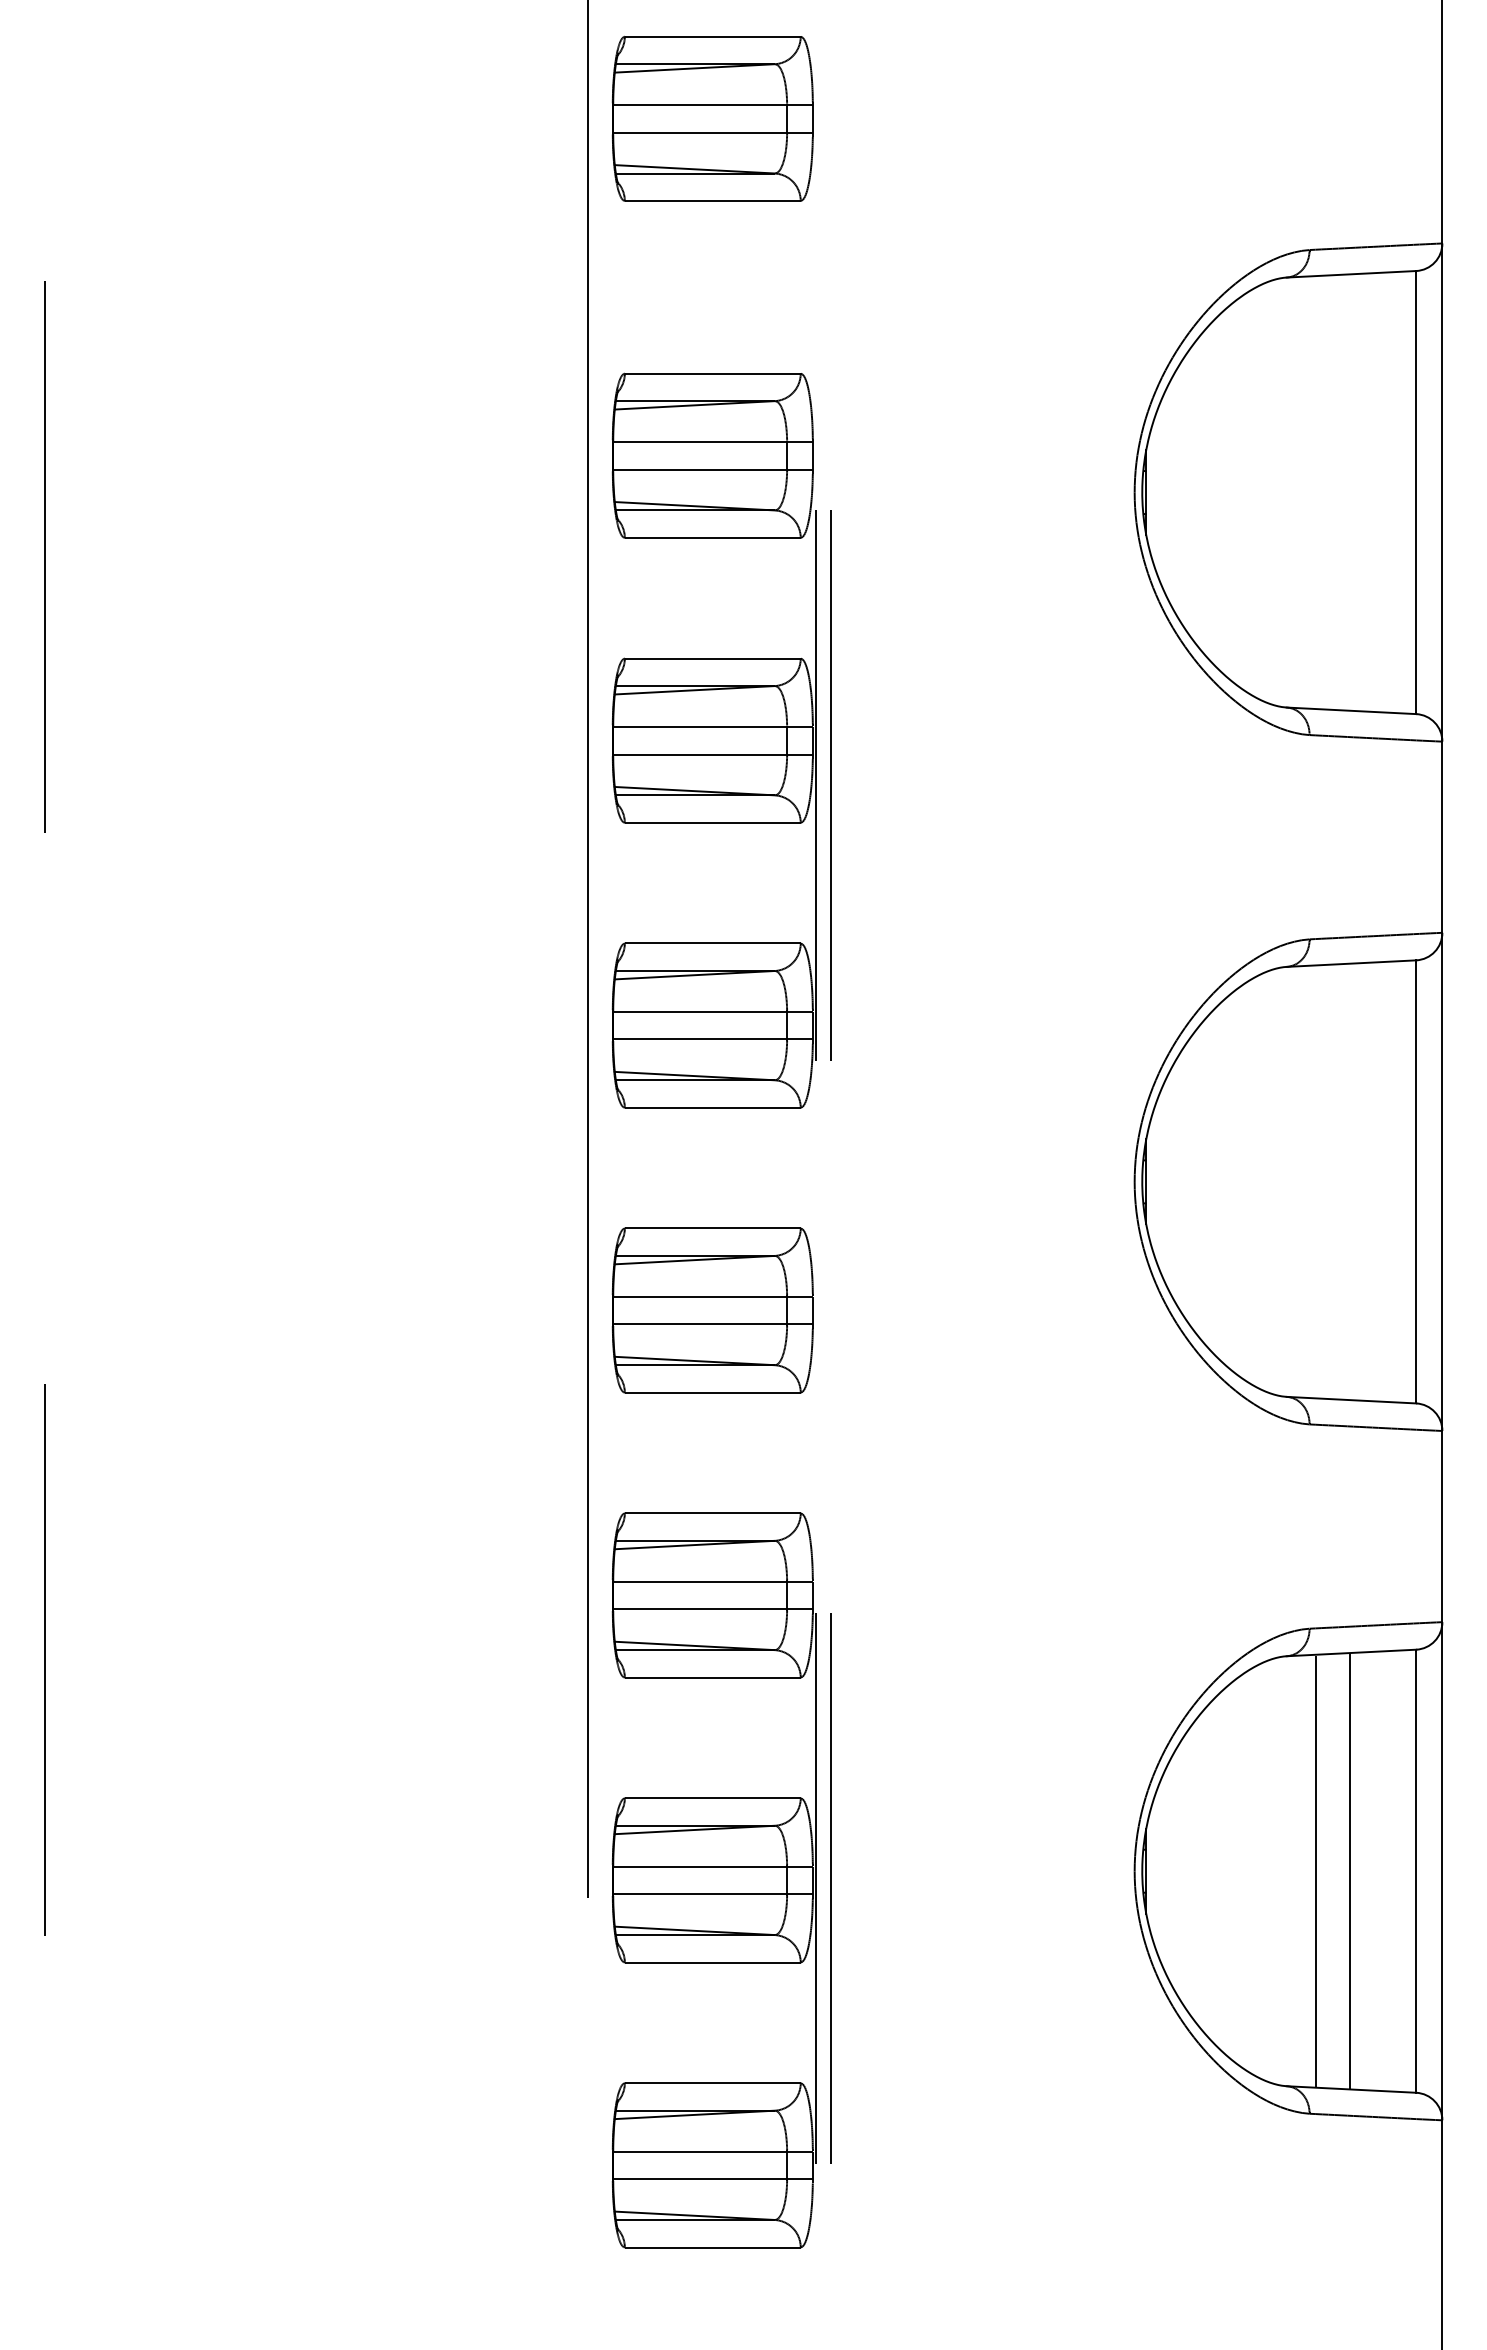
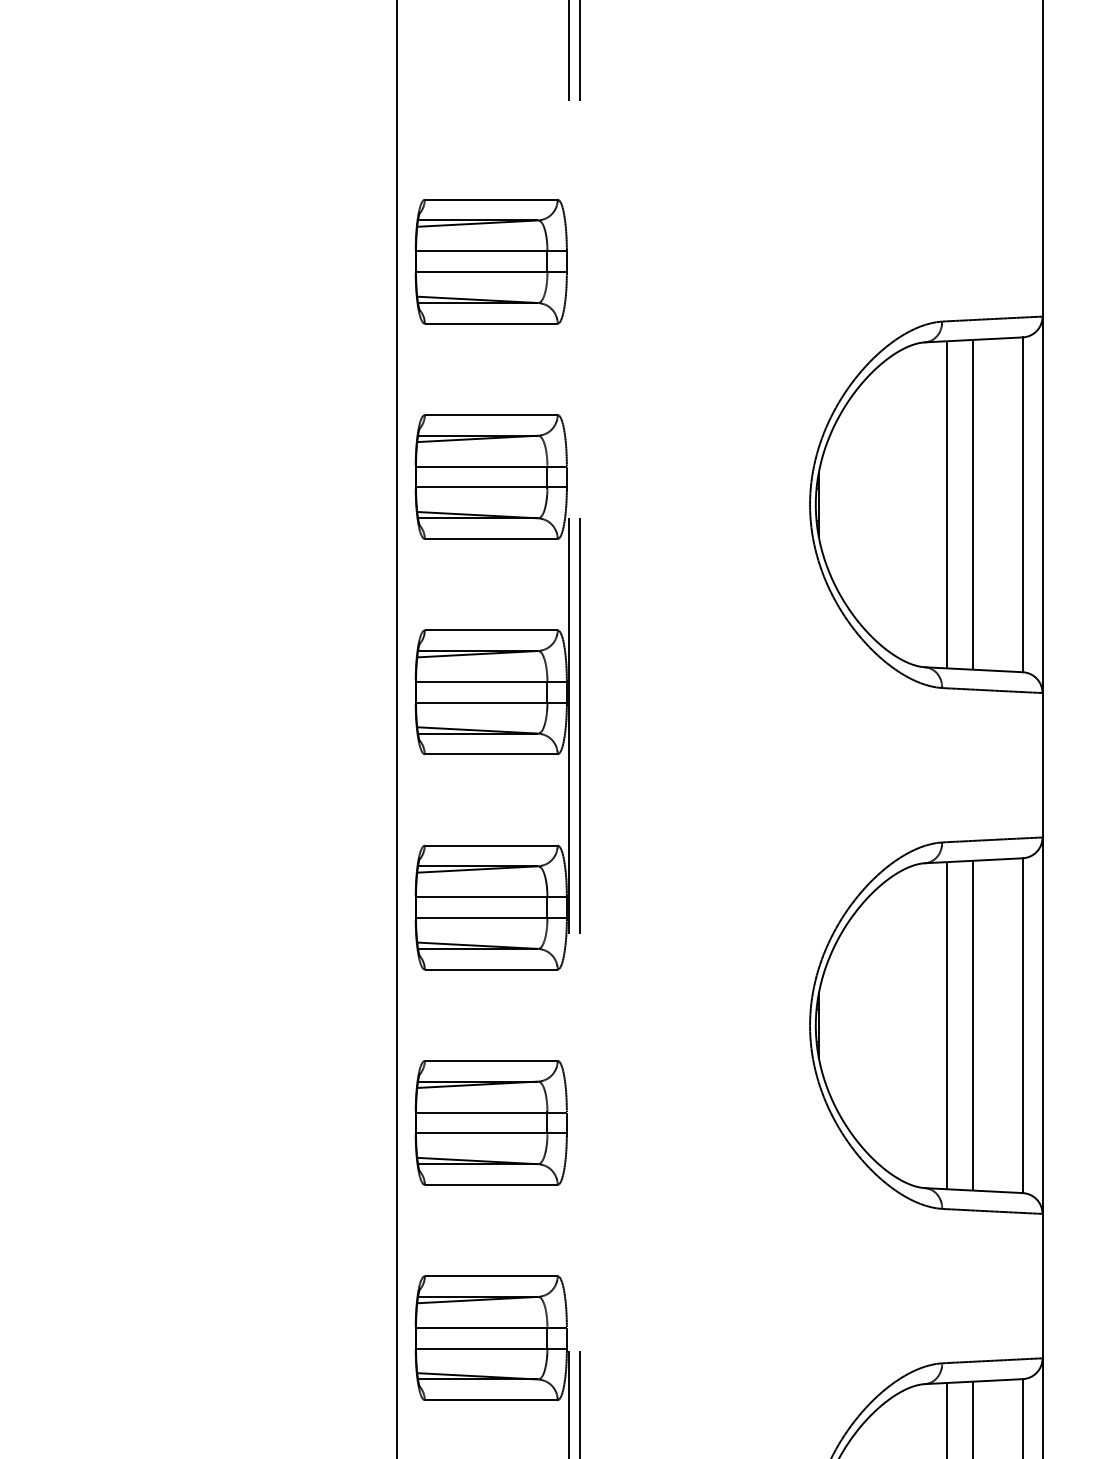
part: (712, 118) -> (491, 261), moved
line: (1315, 492) -> (946, 504), added
line: (1350, 492) -> (973, 504), added
line: (1315, 1181) -> (946, 1025), added
line: (1350, 1181) -> (973, 1025), added

